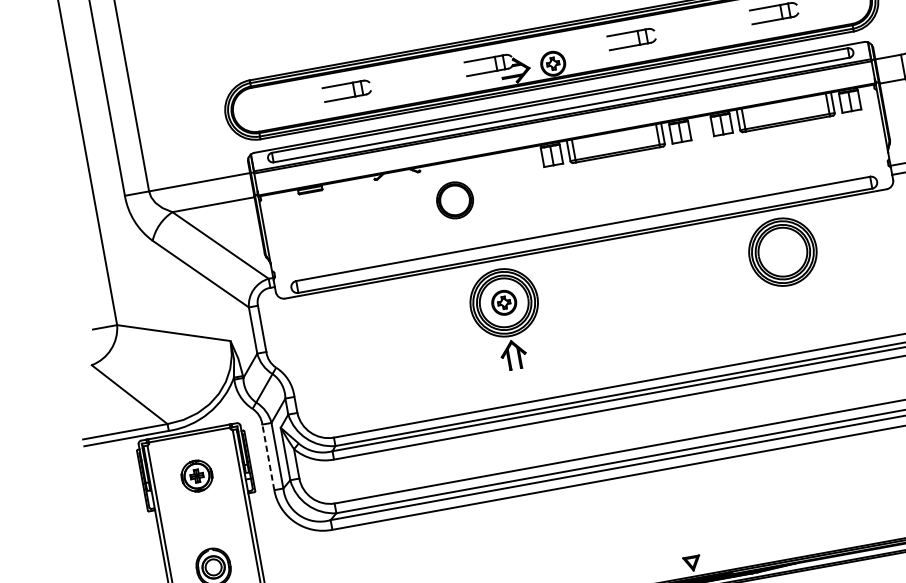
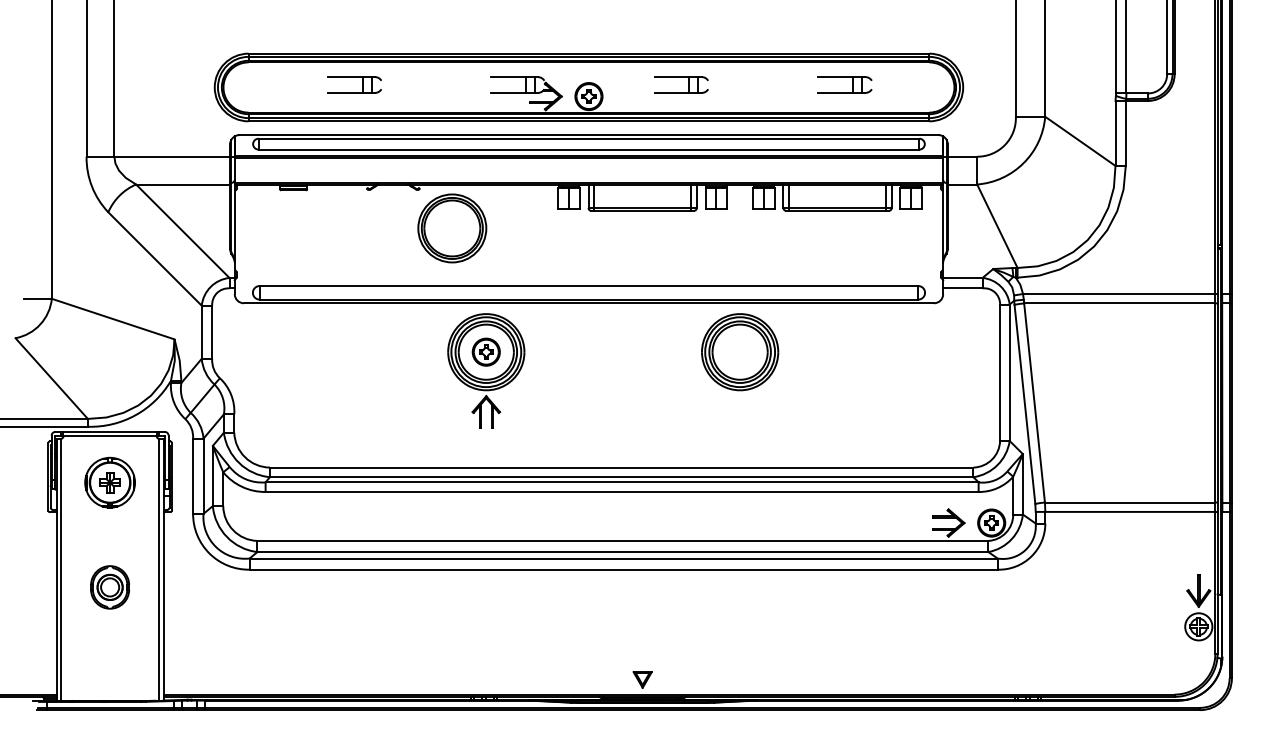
part: (455, 200) -> (452, 228), size x1.67
part: (783, 252) -> (740, 352), moved
line: (268, 457) -> (193, 476), dashed -> solid
part: (196, 476) -> (109, 482), size x1.43

